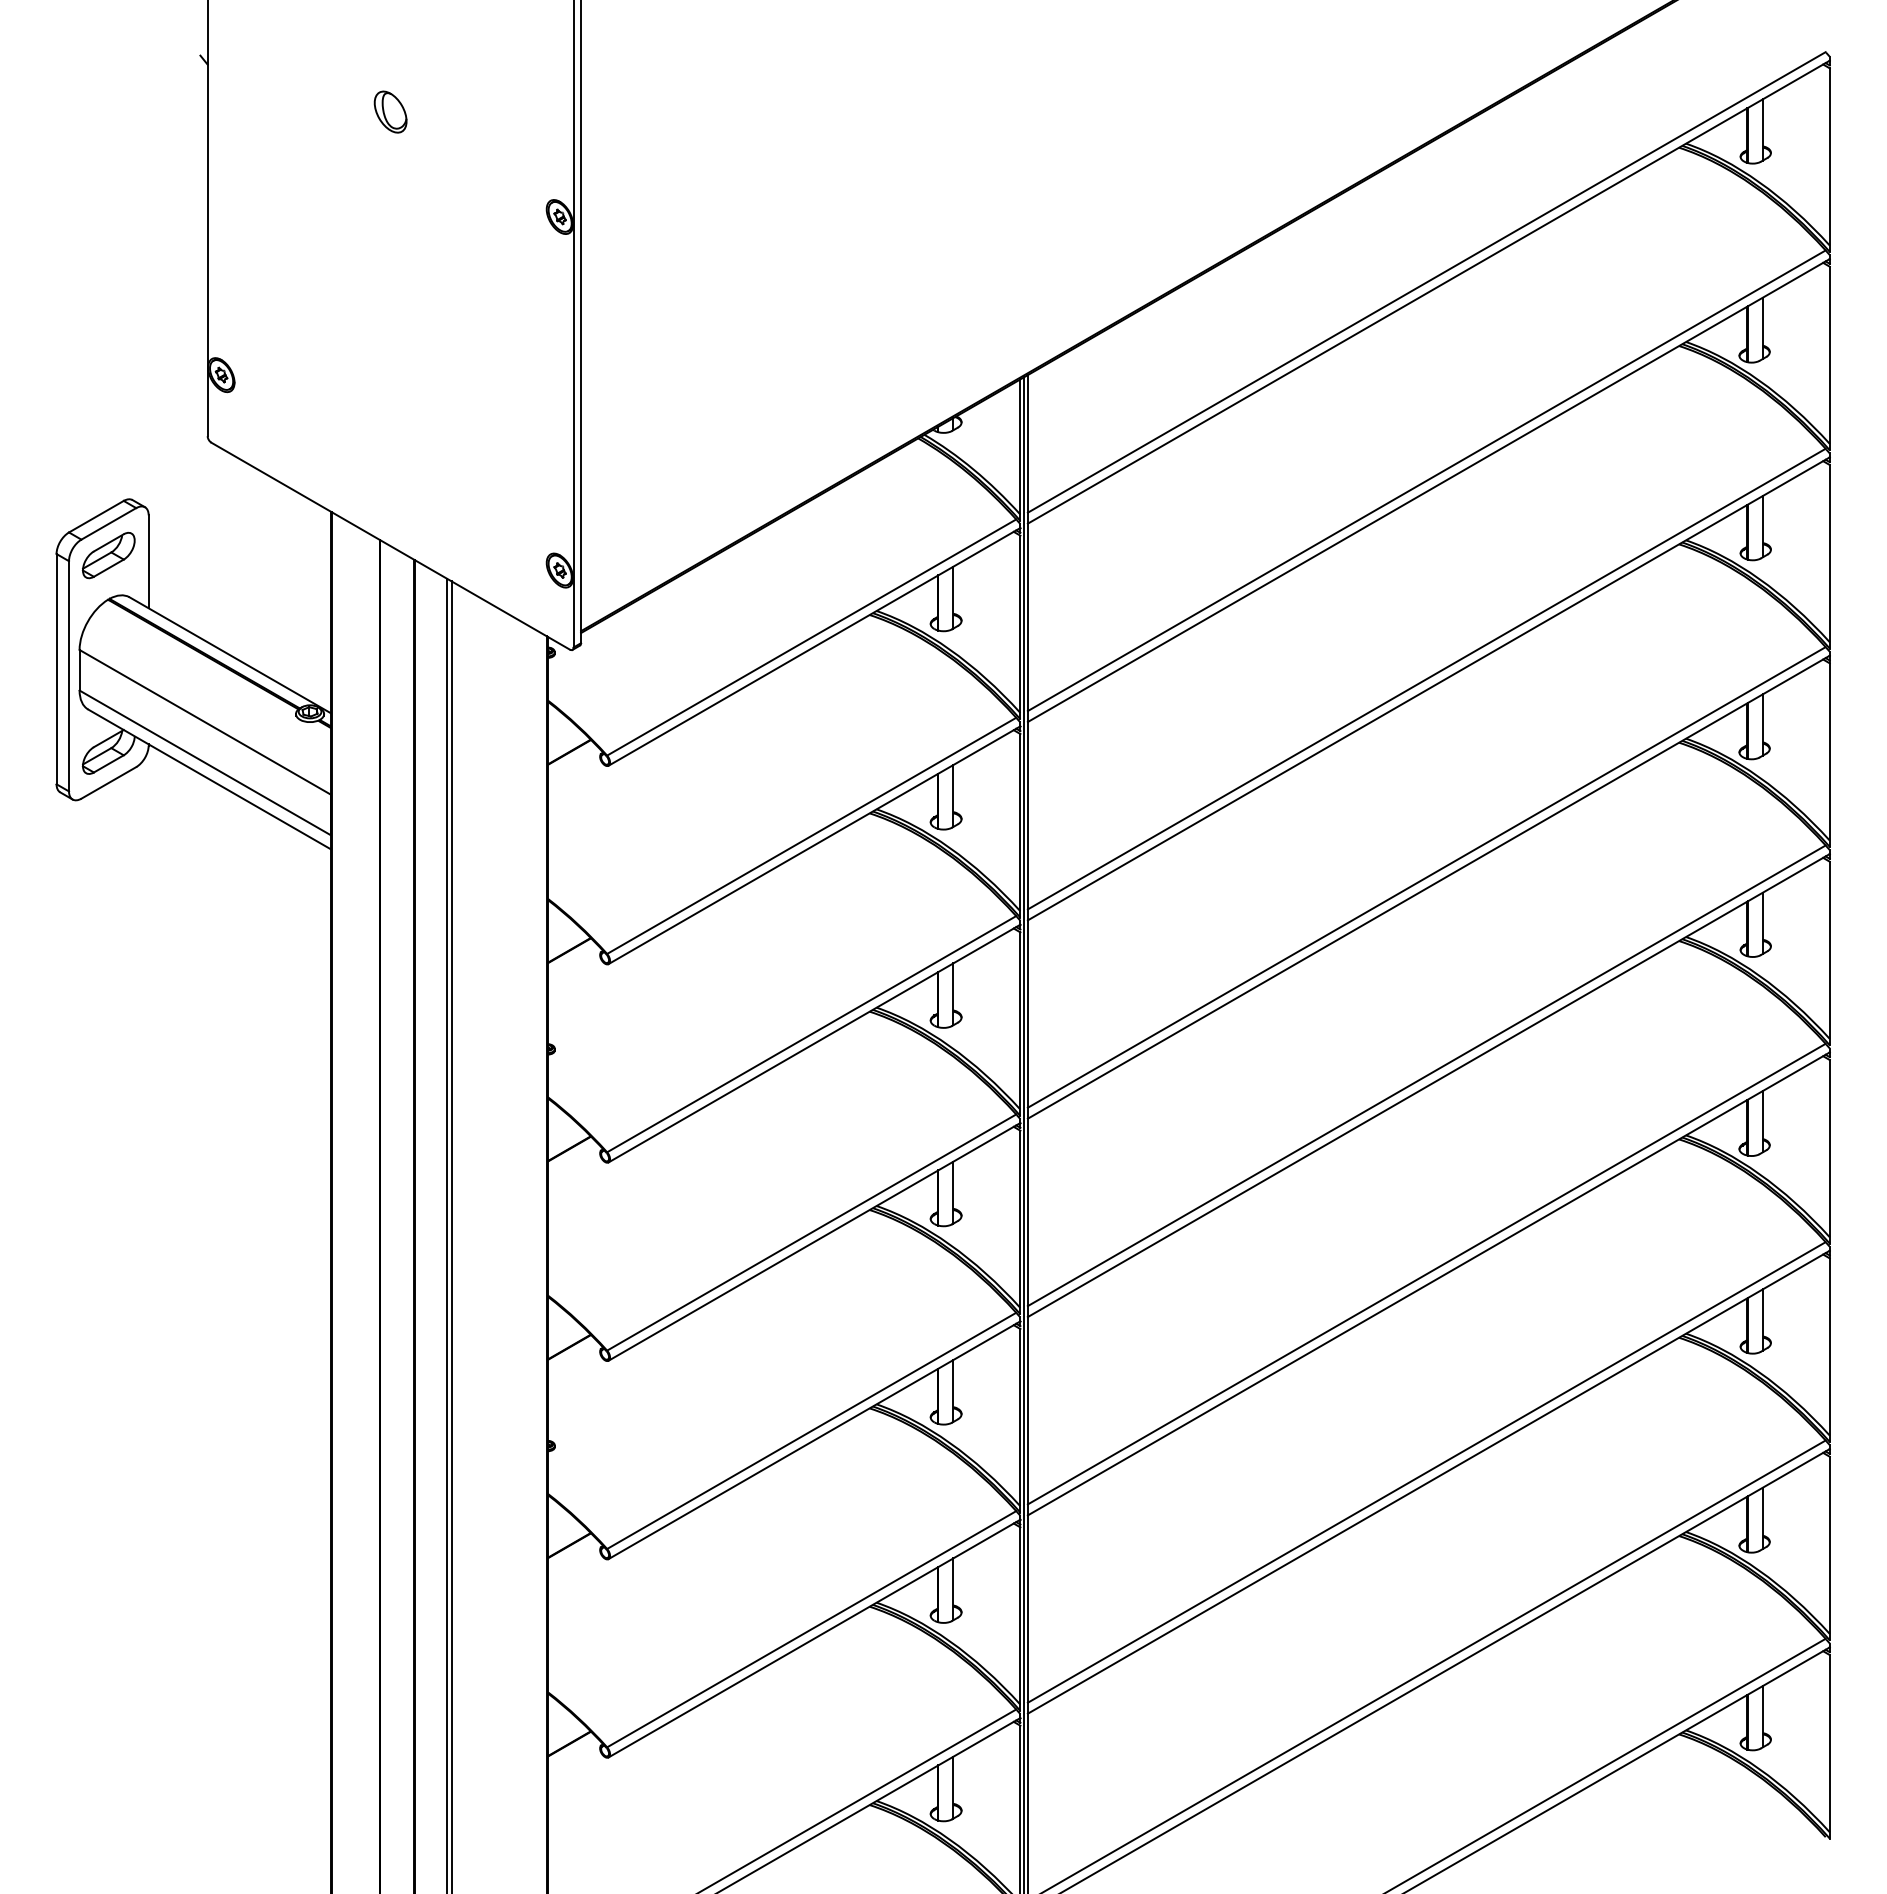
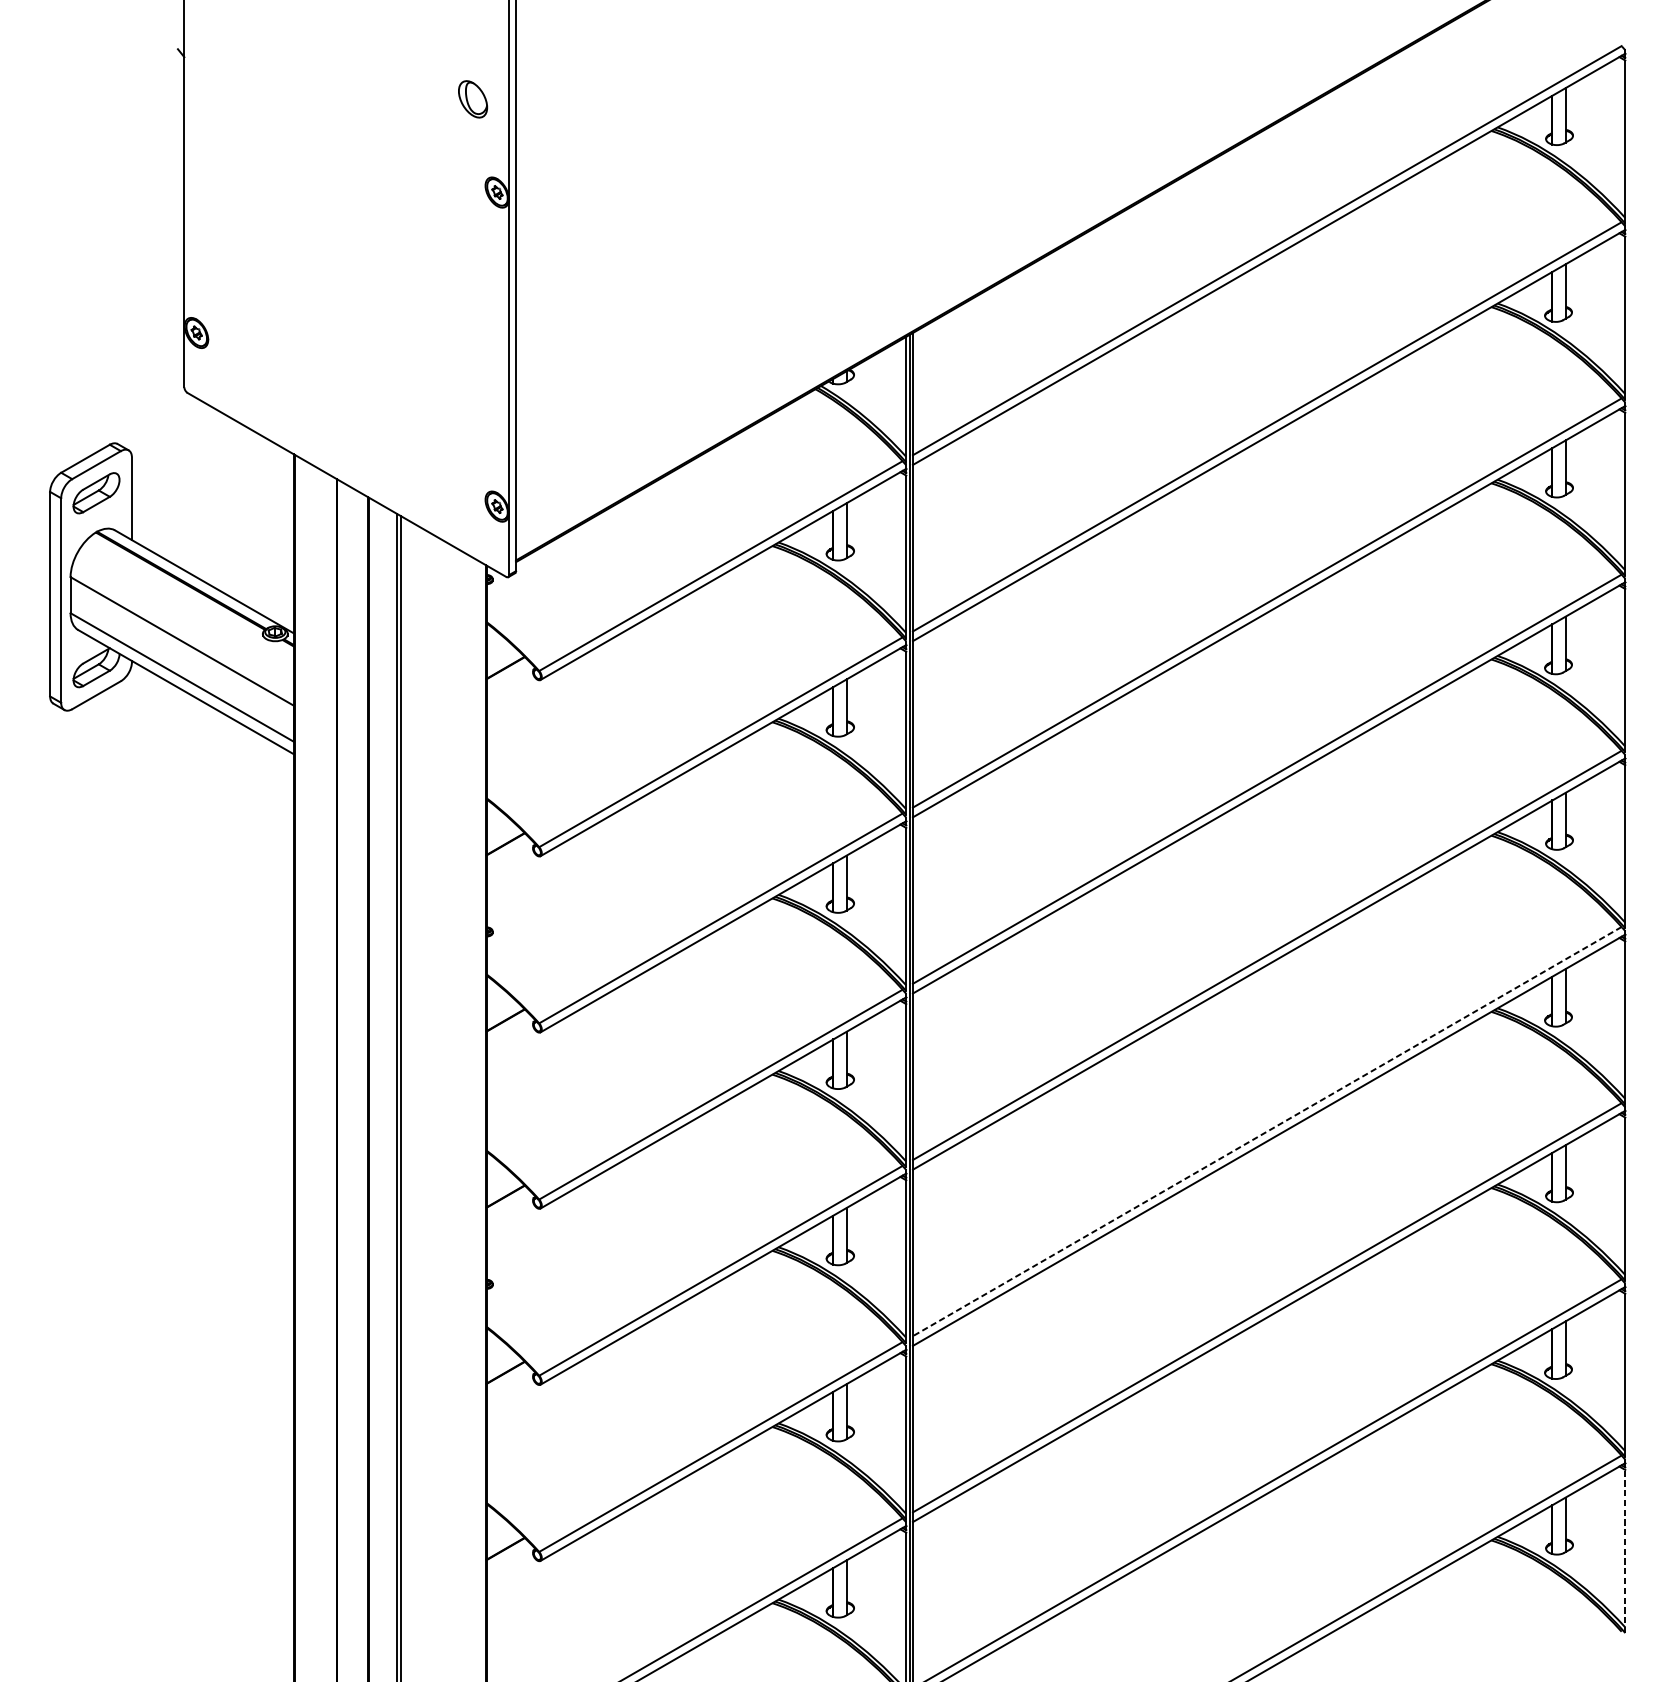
part: (390, 111) -> (472, 98), moved
line: (1426, 1274) -> (1267, 1131), solid -> dashed
line: (1829, 1746) -> (1625, 1551), solid -> dashed

